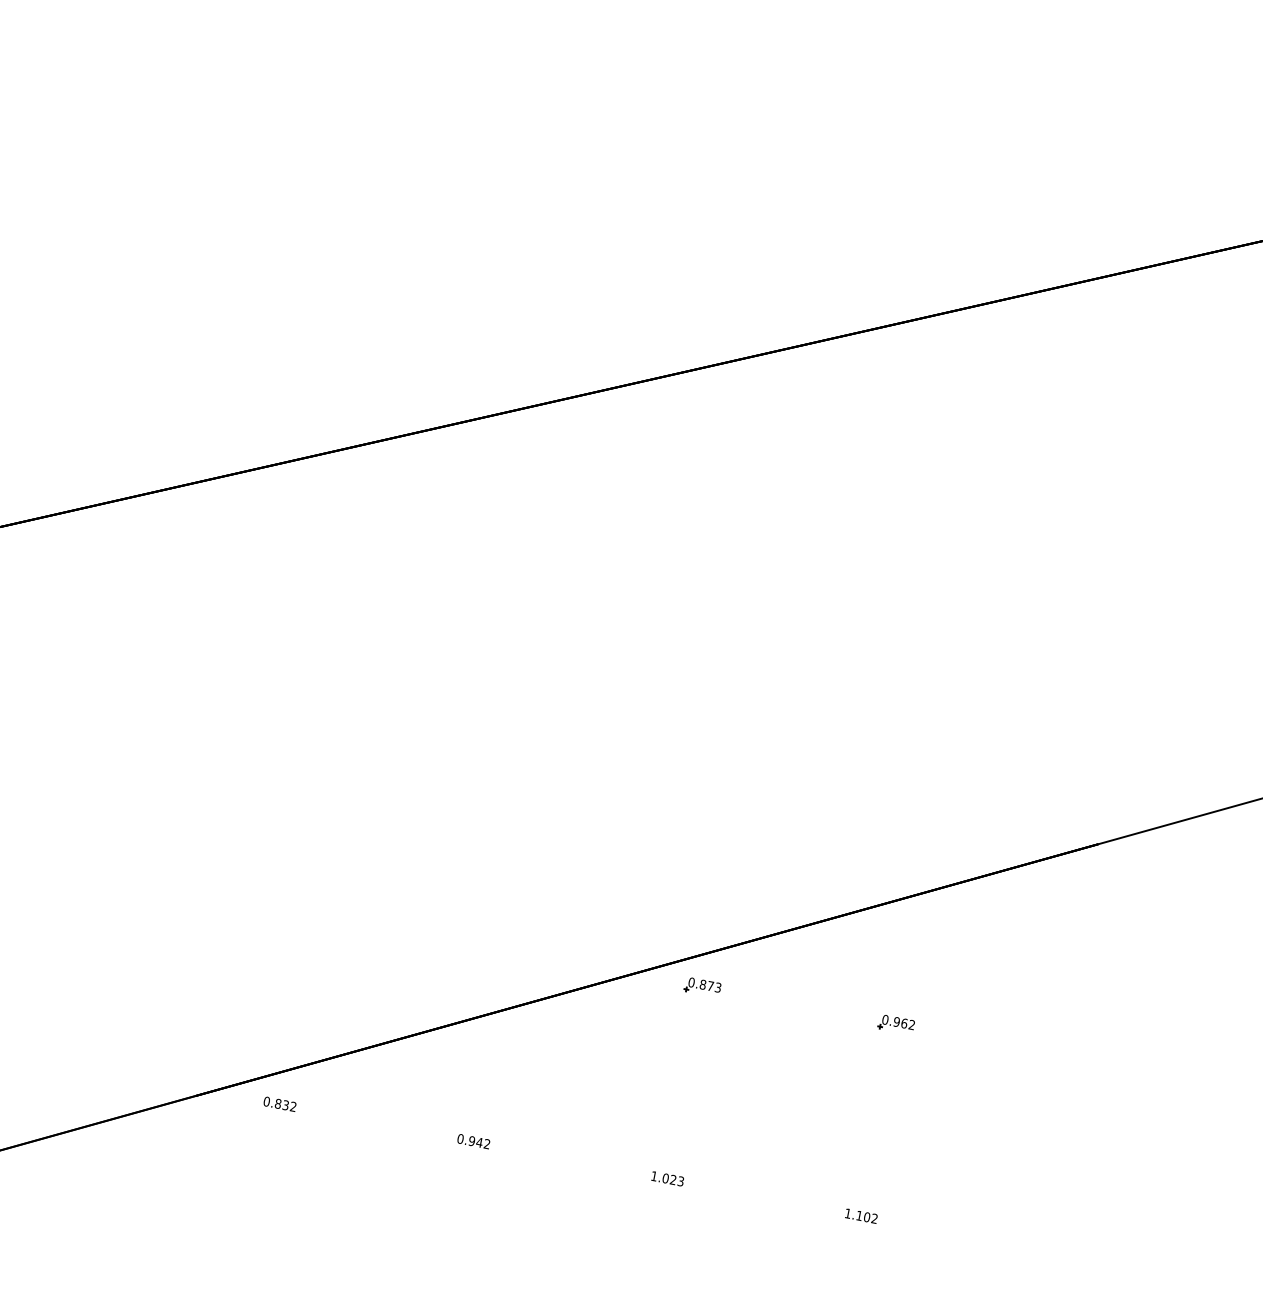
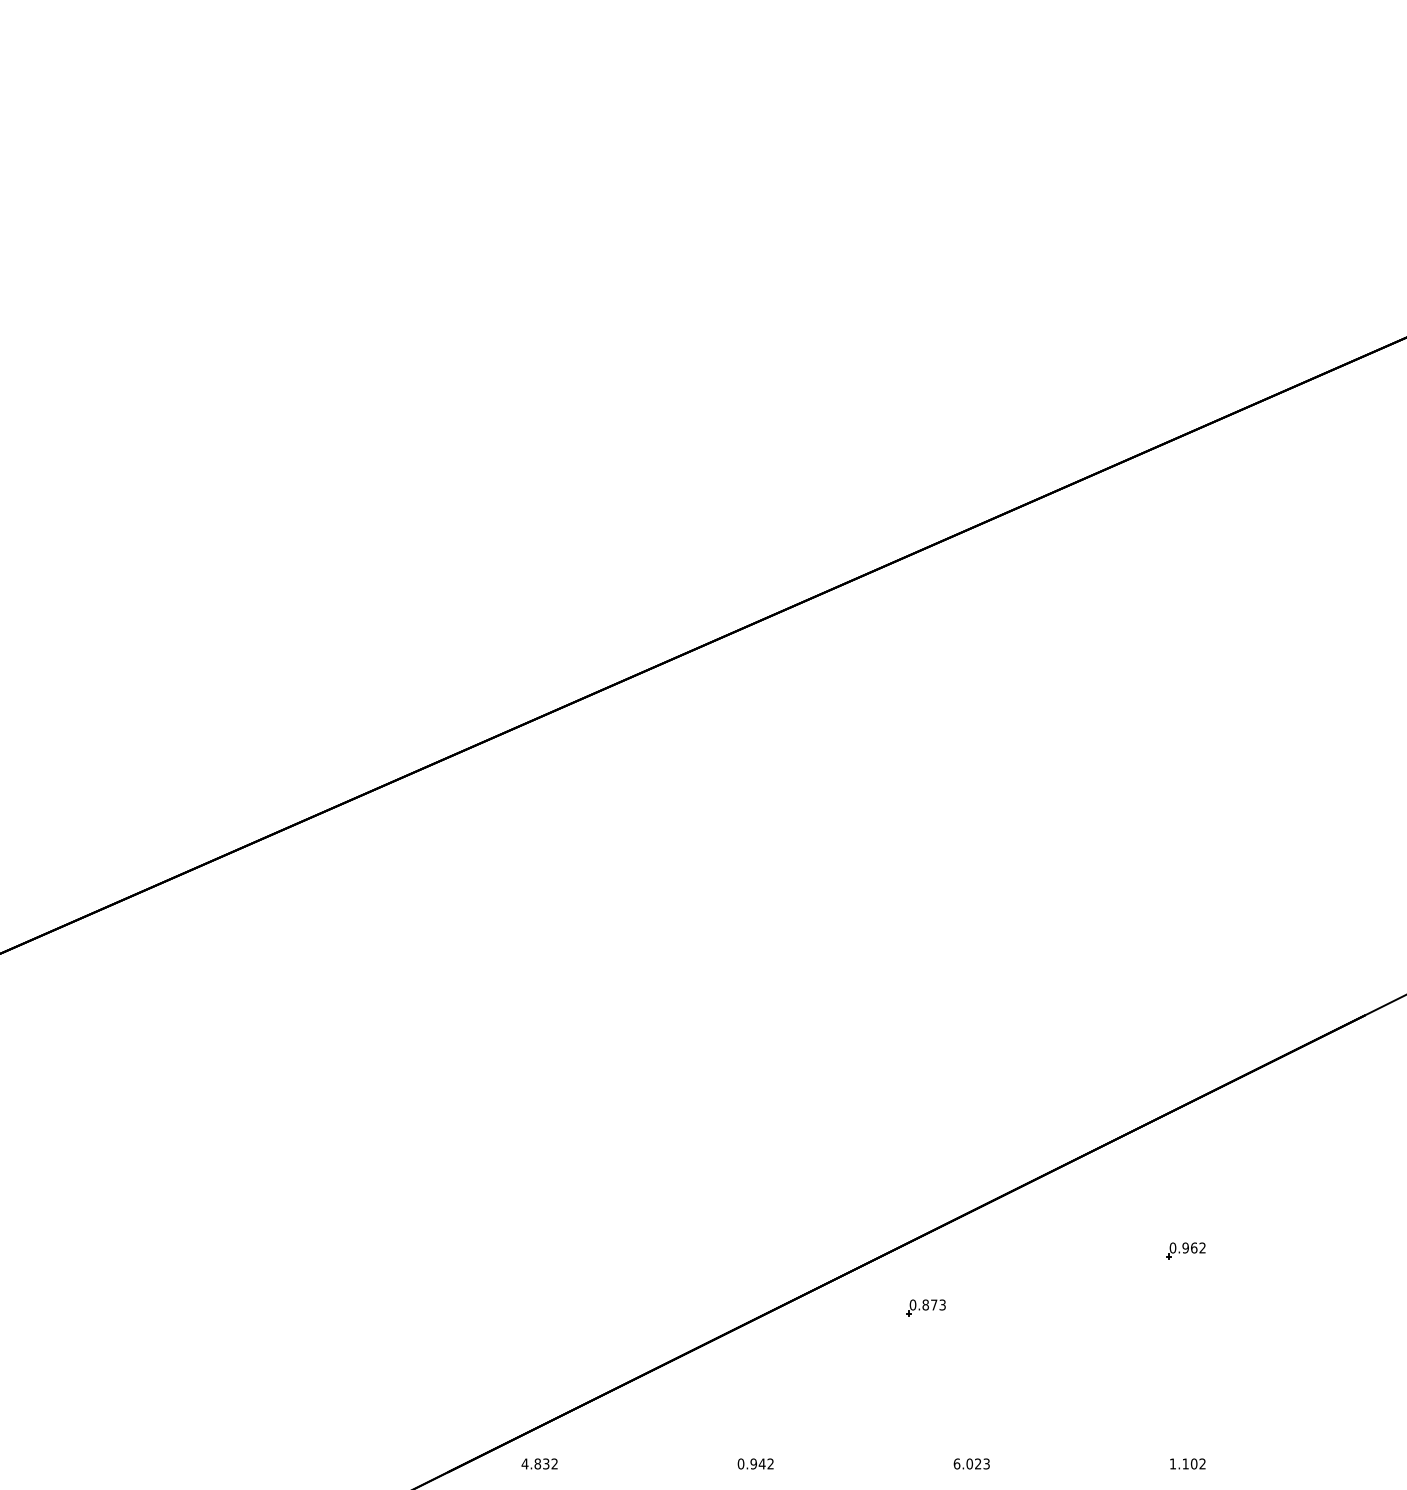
part: (702, 986) -> (925, 1307), moved
text: (266, 1101) -> (524, 1463), 0.832 -> 4.832
text: (653, 1175) -> (956, 1463), 1.023 -> 6.023

